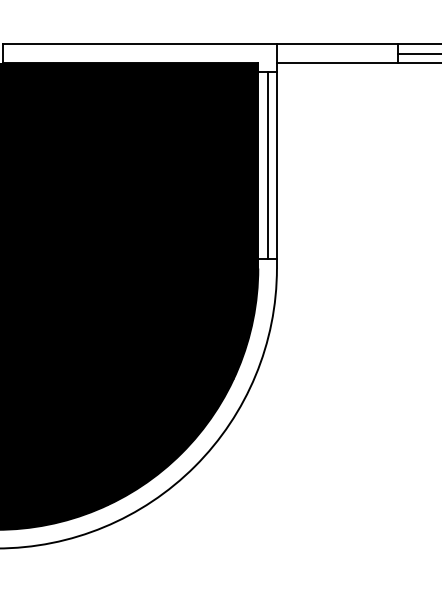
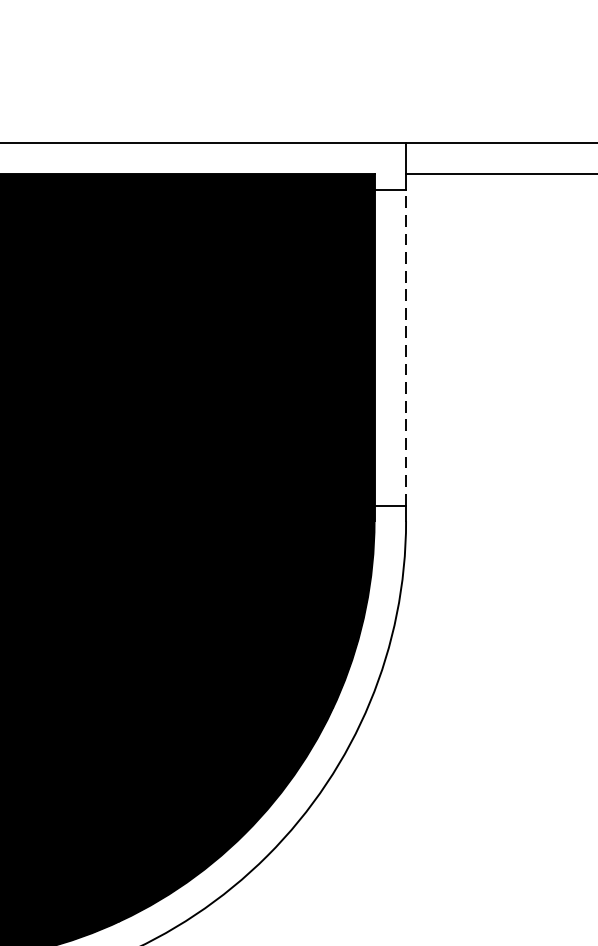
line: (267, 165) -> (390, 347), removed
line: (276, 165) -> (405, 347), solid -> dashed

